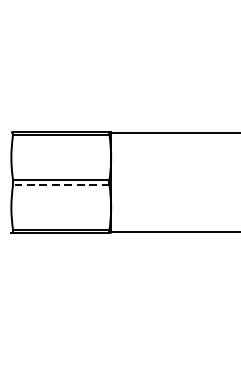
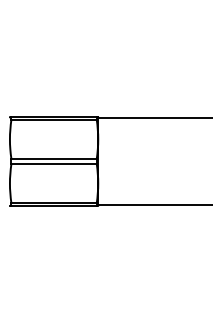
line: (61, 184) -> (54, 163), dashed -> solid

